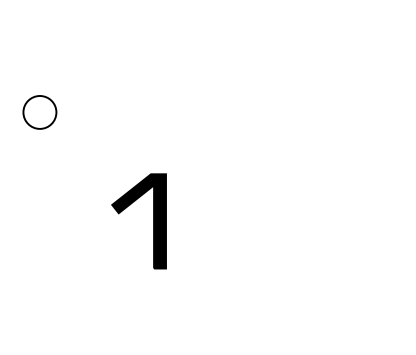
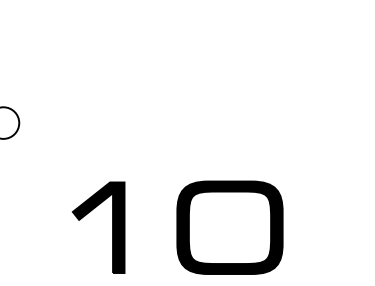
part: (275, 221) -> (229, 227), added

